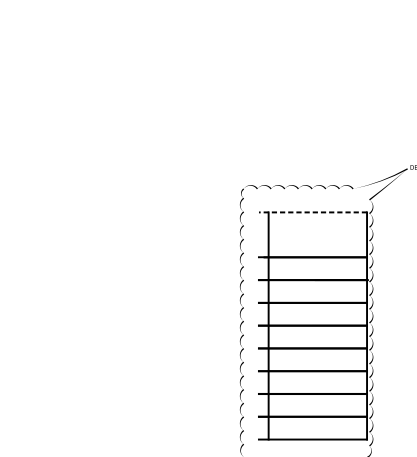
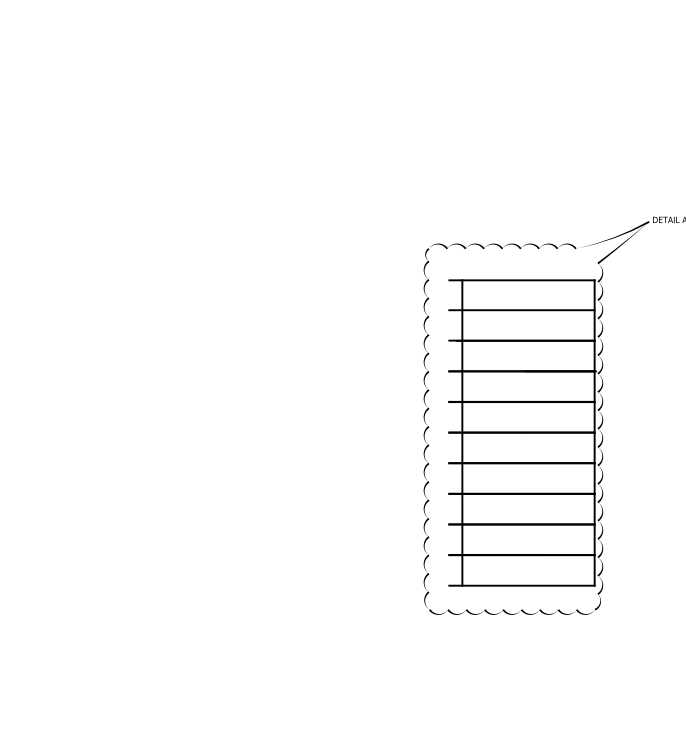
line: (313, 212) -> (522, 280), dashed -> solid
line: (312, 234) -> (521, 310), added

